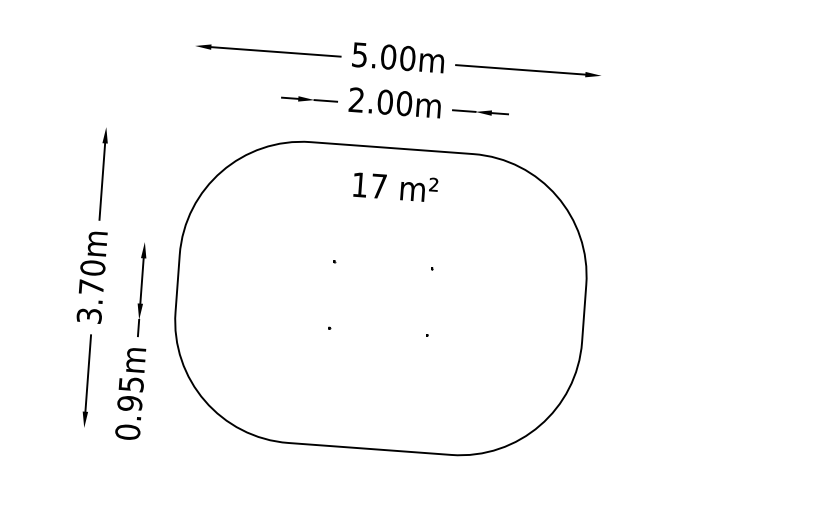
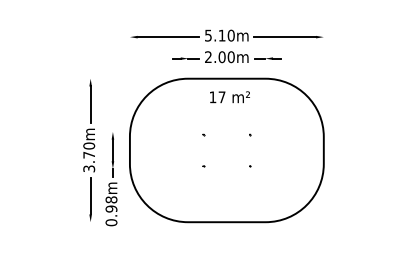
text: (387, 56) -> (221, 35), 5.00m -> 5.10m
text: (131, 383) -> (111, 199), 0.95m -> 0.98m

